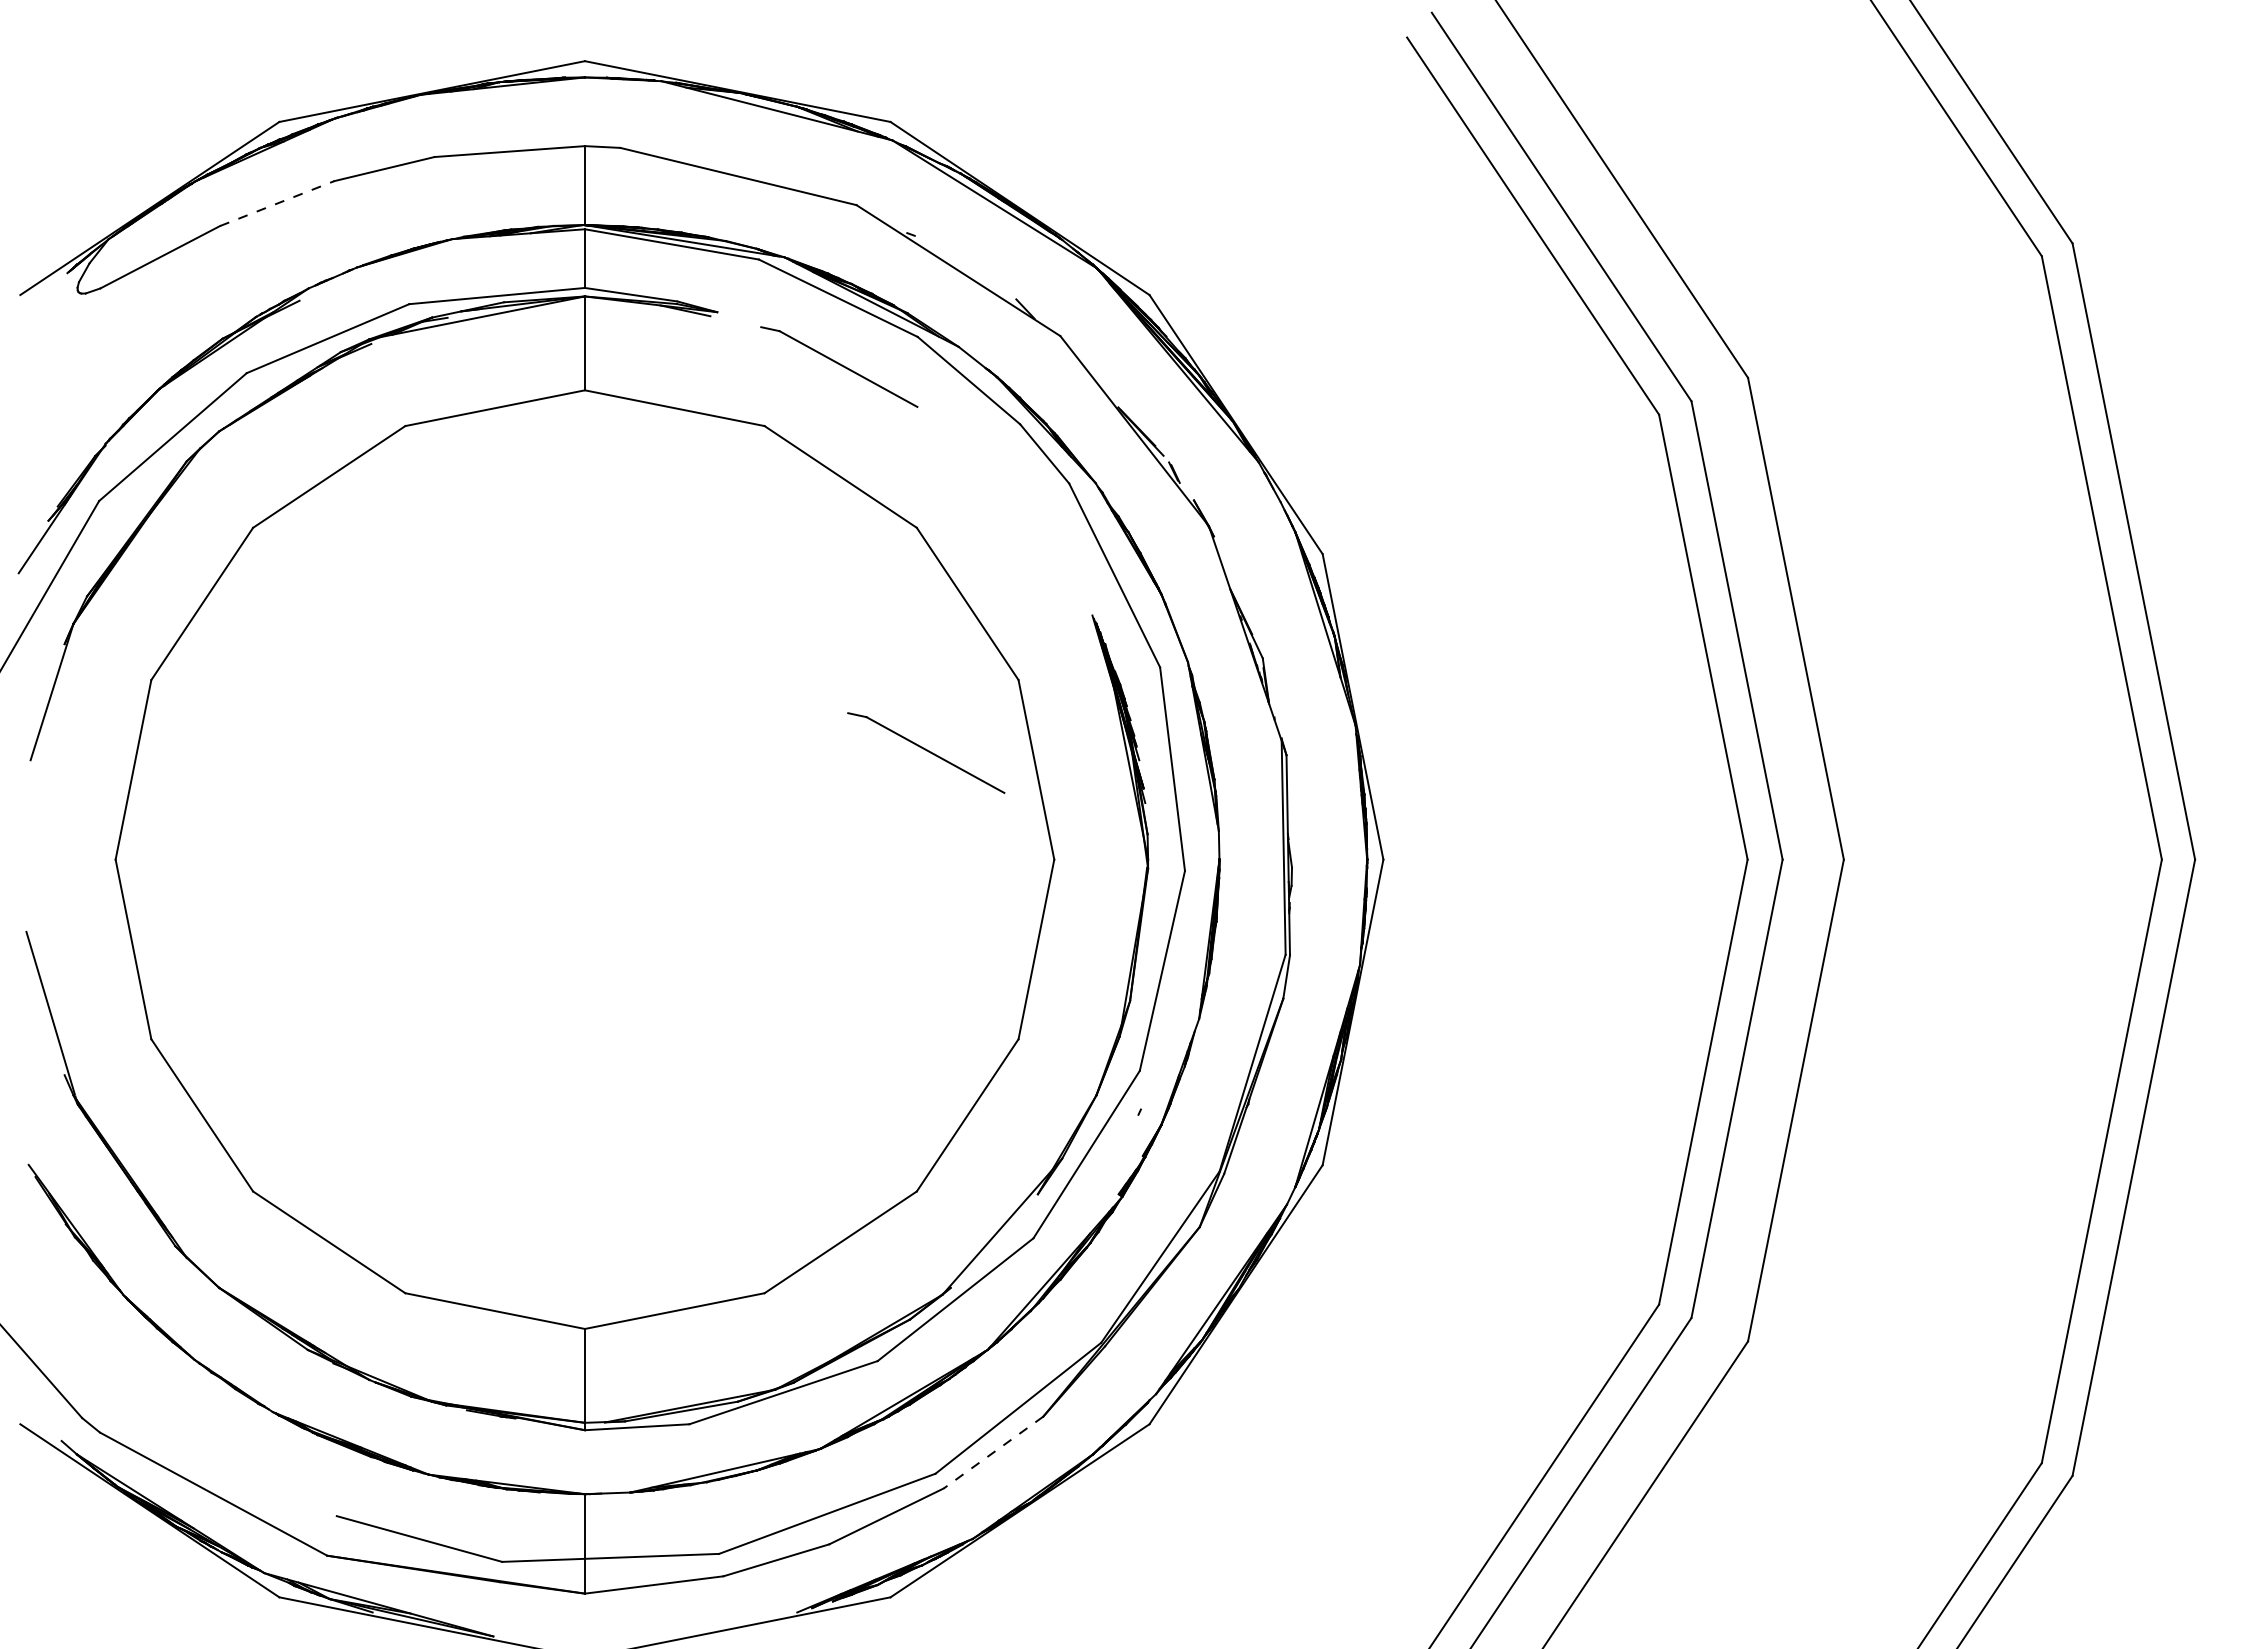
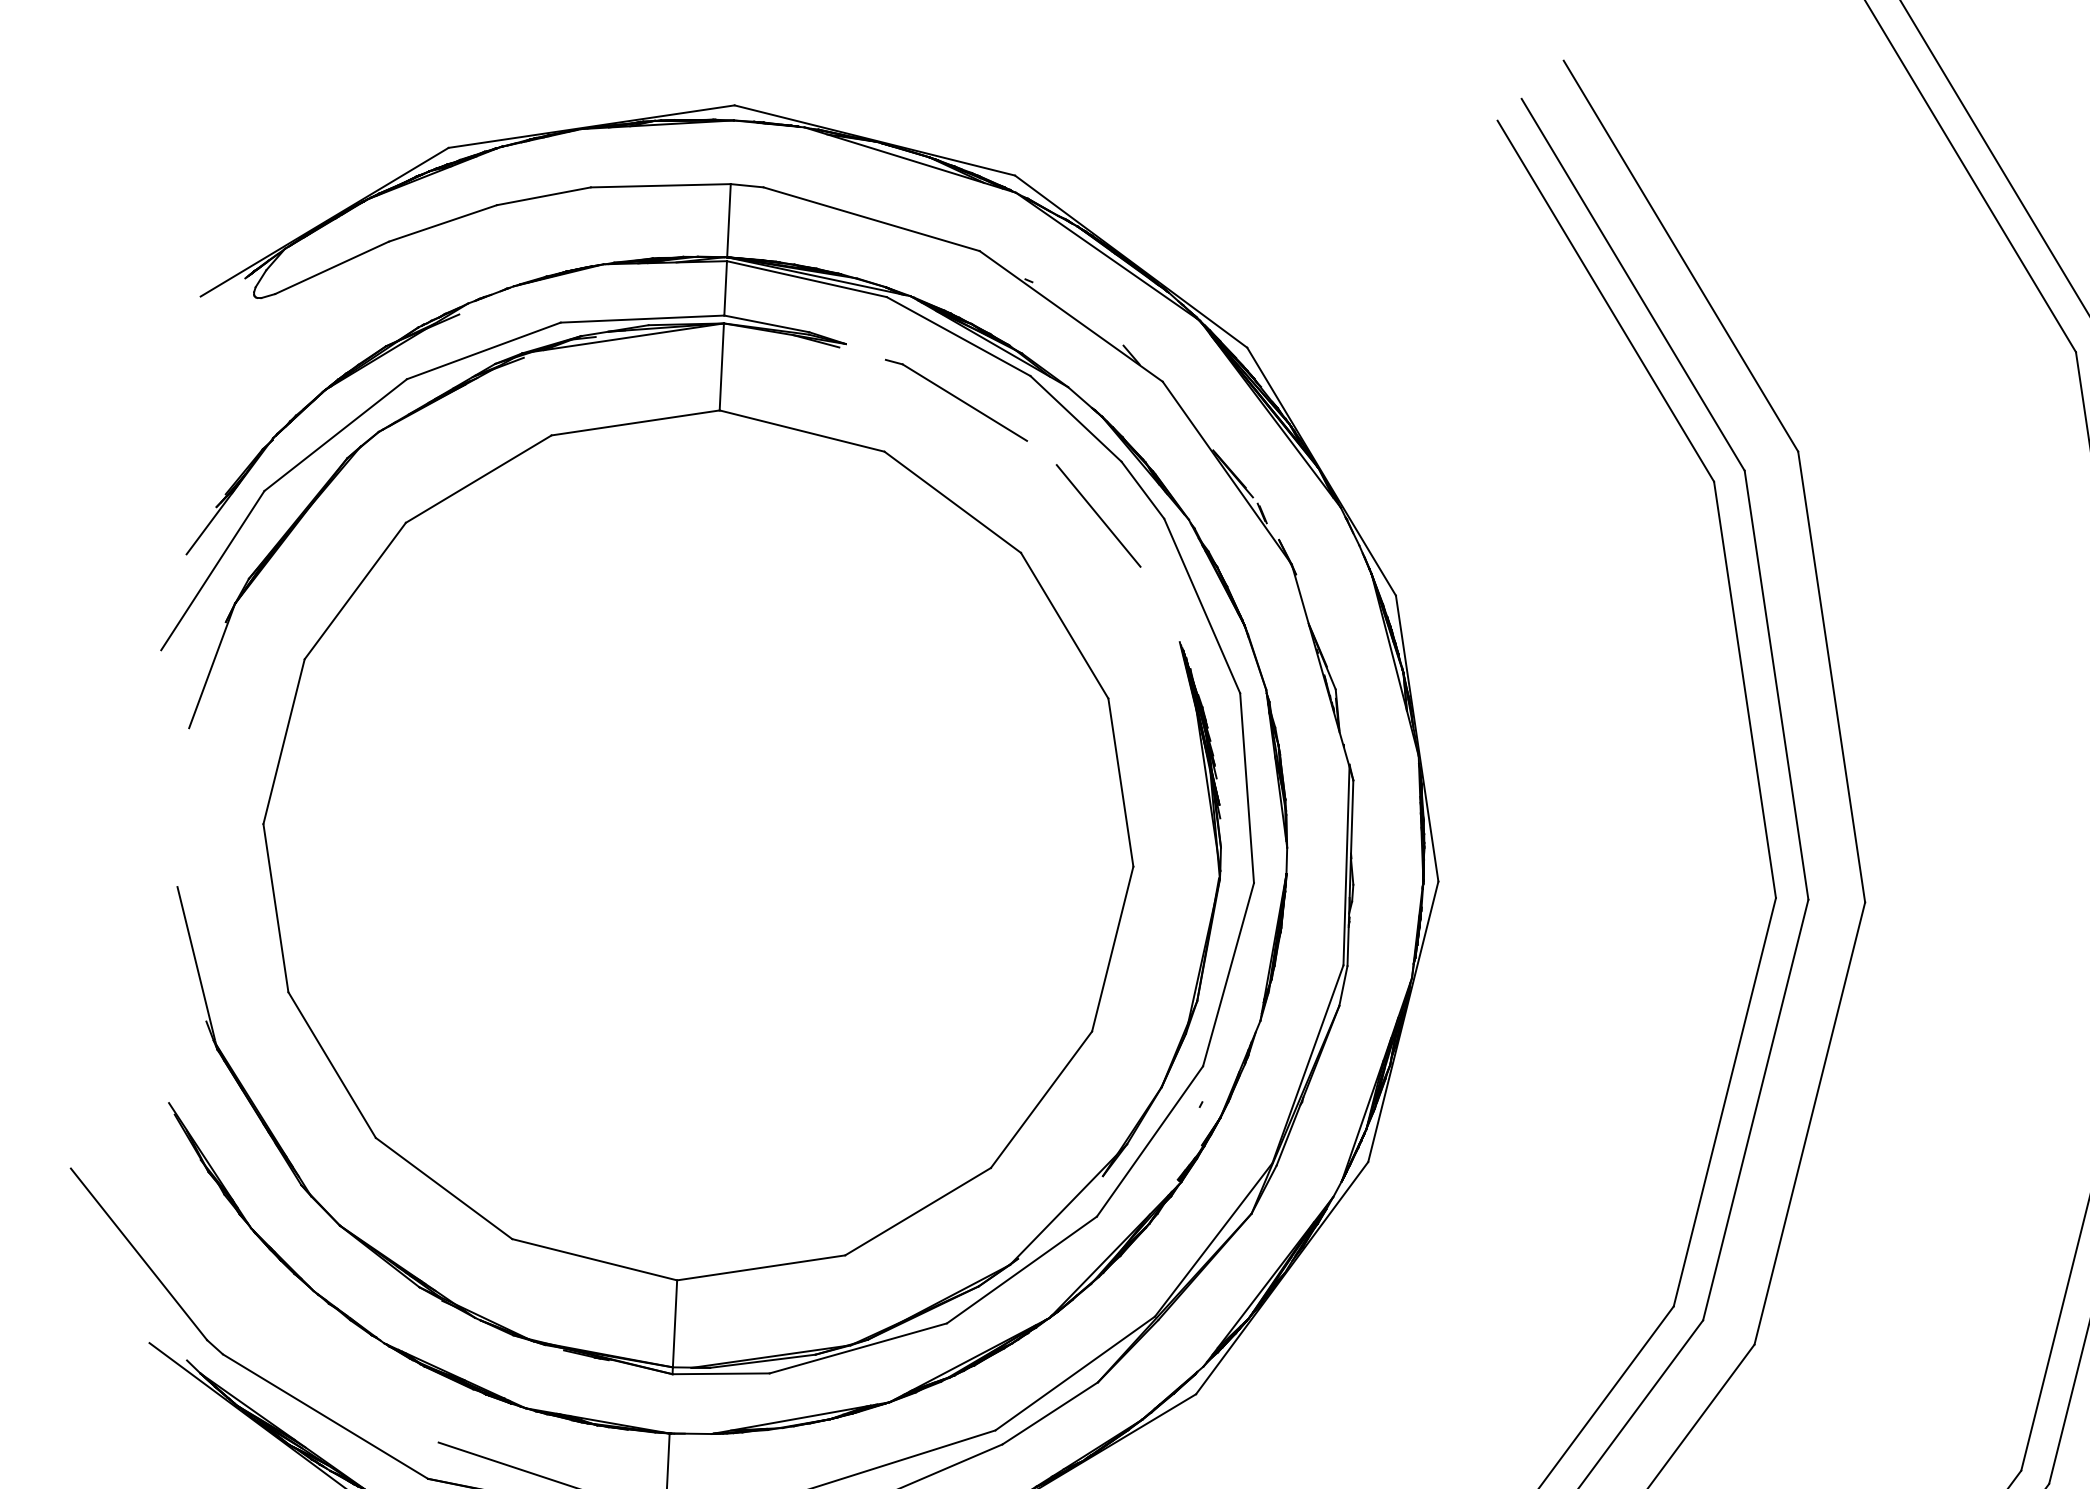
line: (277, 203) -> (443, 223), dashed -> solid
line: (998, 483) -> (1098, 515), added
part: (926, 752) -> (1019, 761), removed
line: (993, 1452) -> (1050, 1413), dashed -> solid

